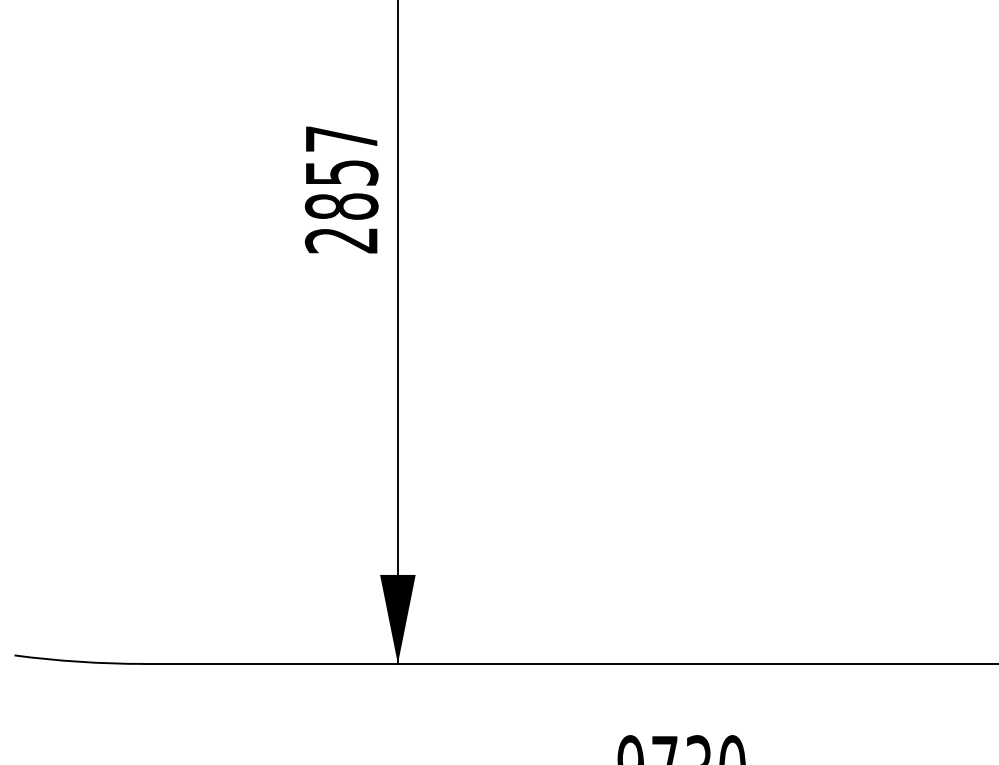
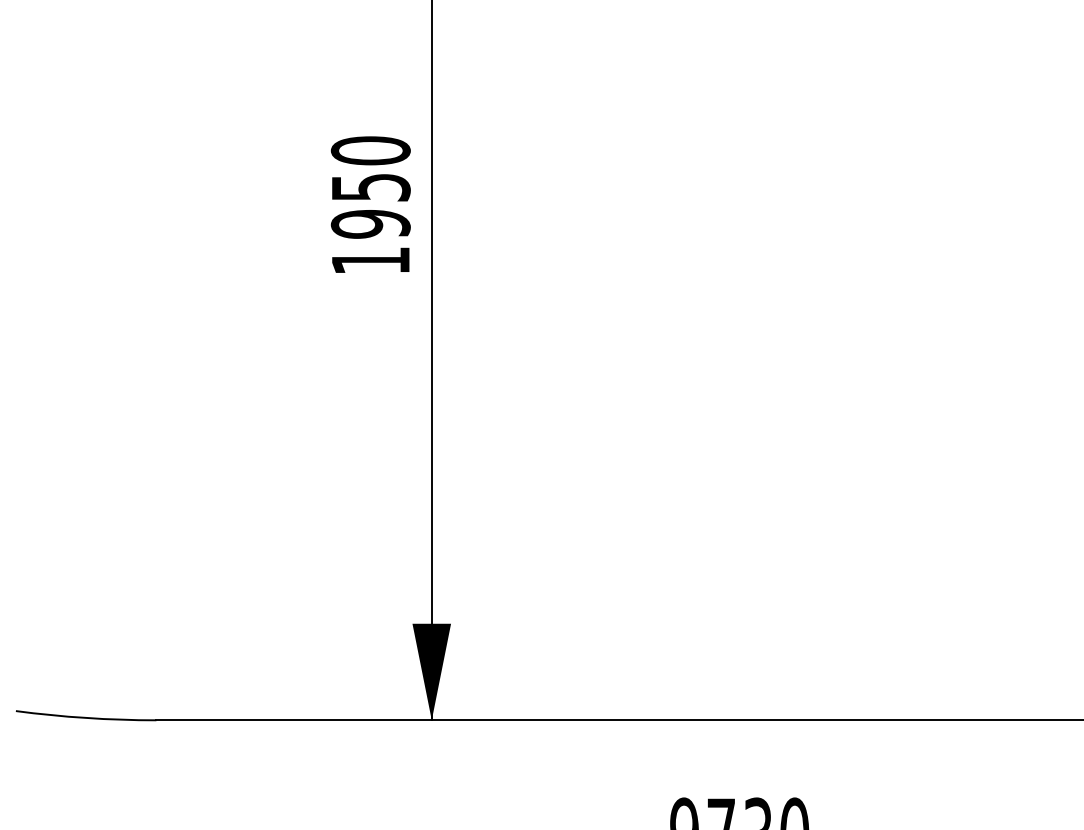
text: (341, 189) -> (370, 205), 2857 -> 1950

